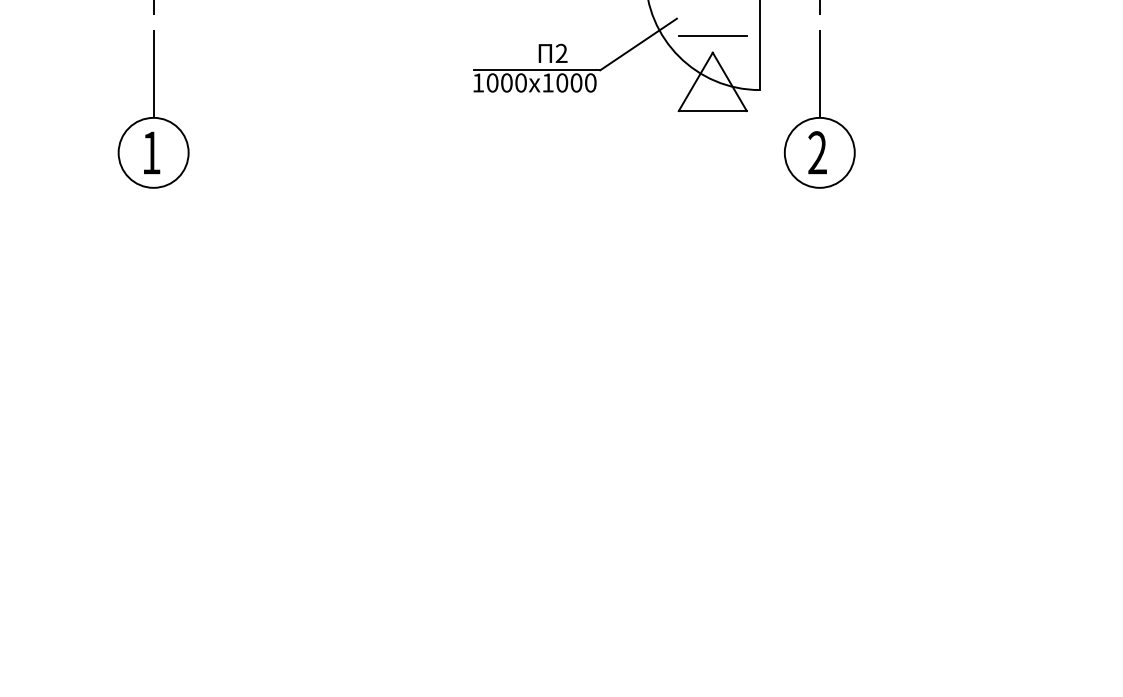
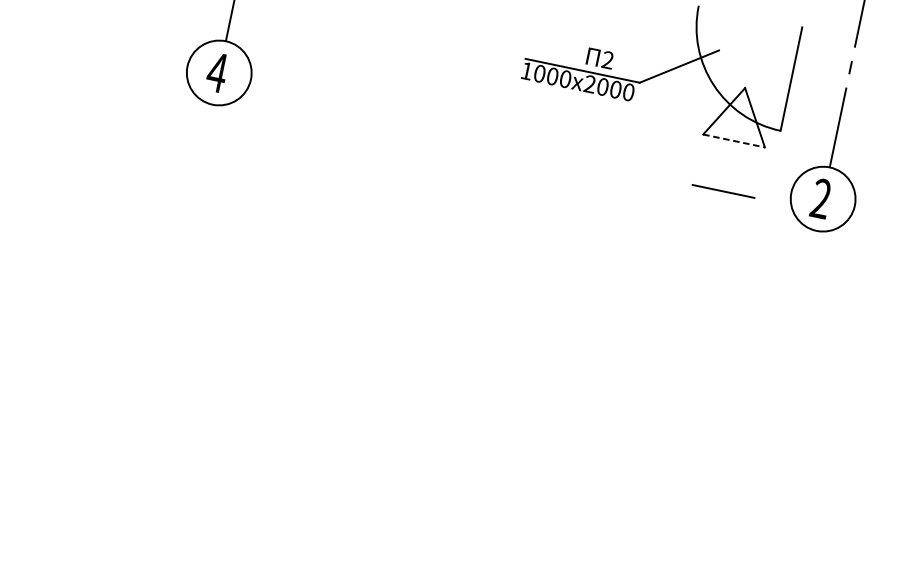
line: (712, 35) -> (723, 191), moved
text: (547, 82) -> (589, 83), 1000 -> 2000
line: (713, 111) -> (734, 141), solid -> dashed
text: (151, 152) -> (217, 72), 1 -> 4

